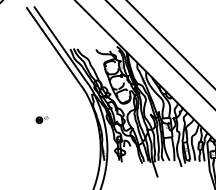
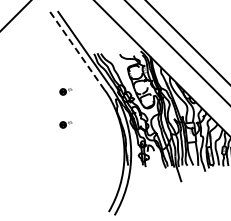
line: (53, 45) -> (77, 50), solid -> dashed
part: (41, 86) -> (65, 91), added

